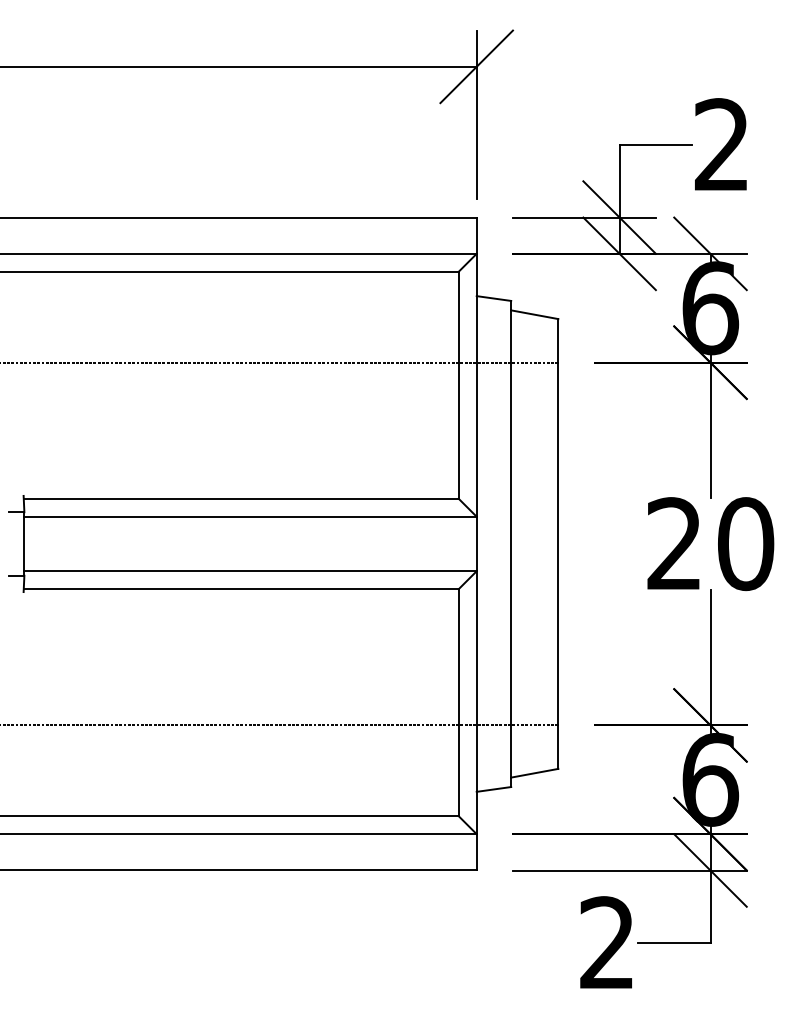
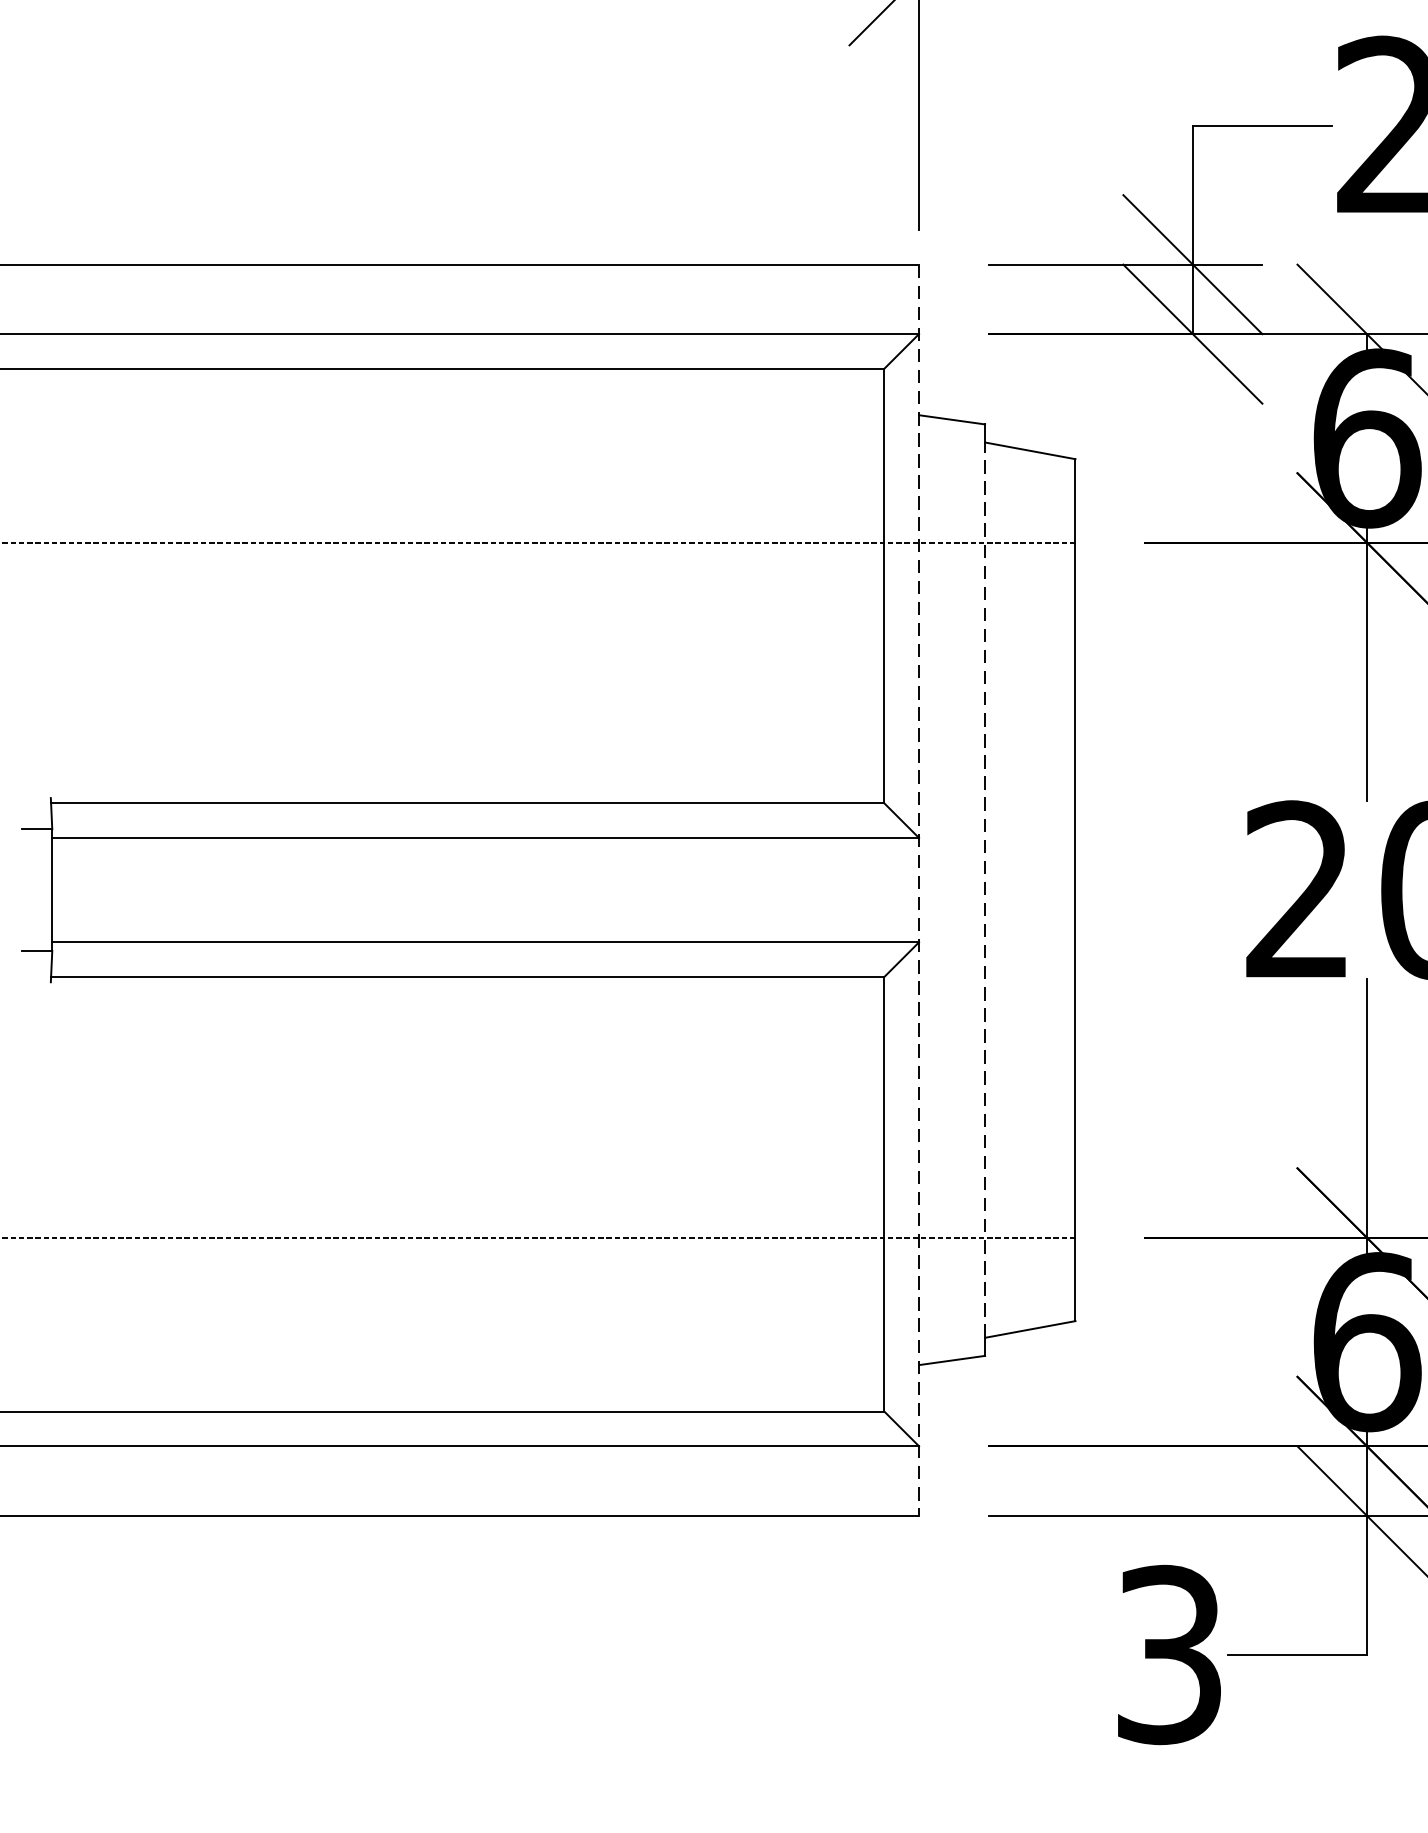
line: (511, 543) -> (985, 889), solid -> dashed
line: (476, 544) -> (918, 891), solid -> dashed
text: (607, 943) -> (1169, 1655), 2 -> 3

